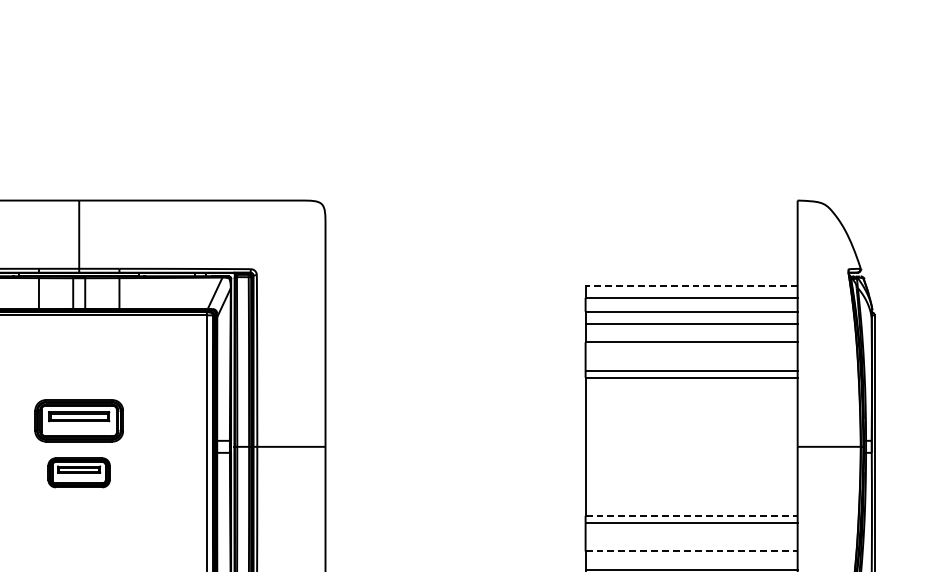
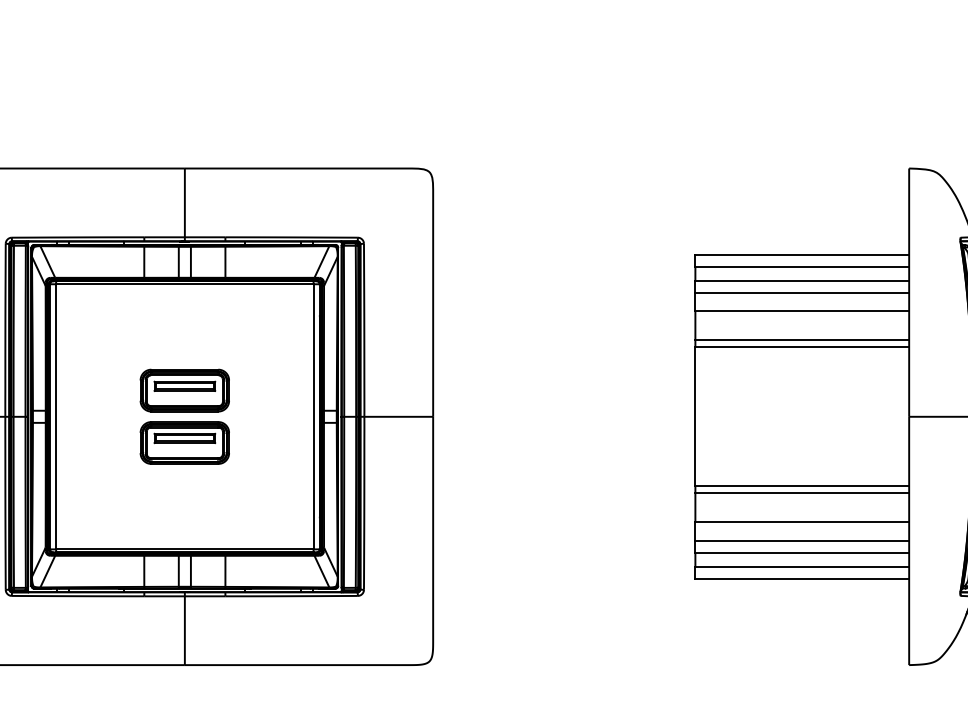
line: (691, 285) -> (802, 254), dashed -> solid
part: (78, 472) -> (184, 442), size x1.43
line: (691, 515) -> (802, 486), dashed -> solid
line: (691, 551) -> (802, 522), dashed -> solid

